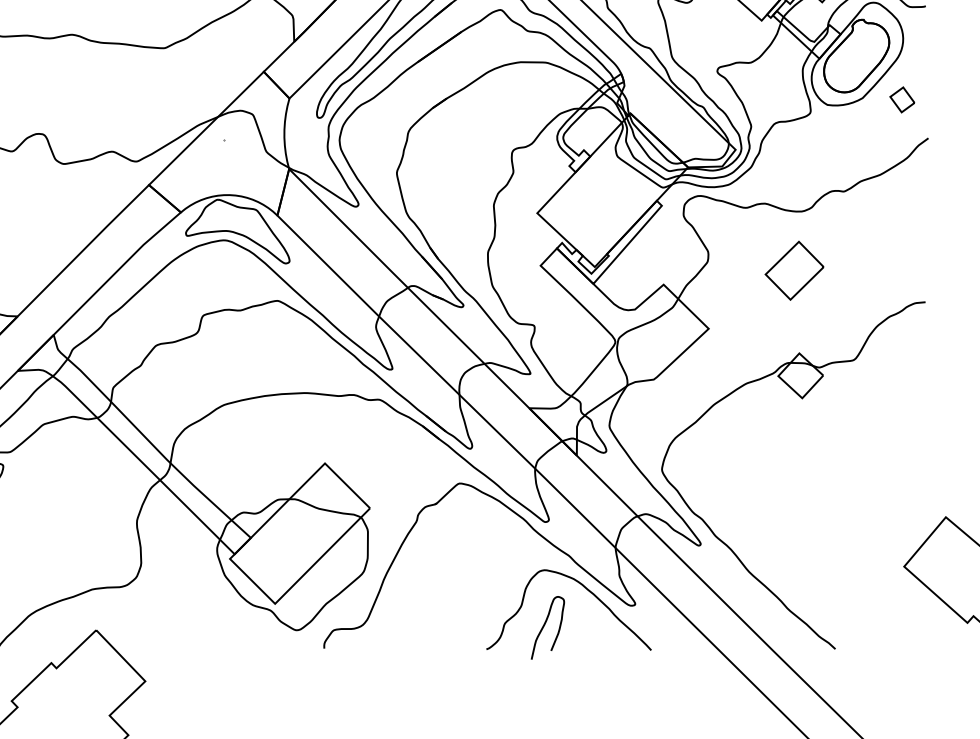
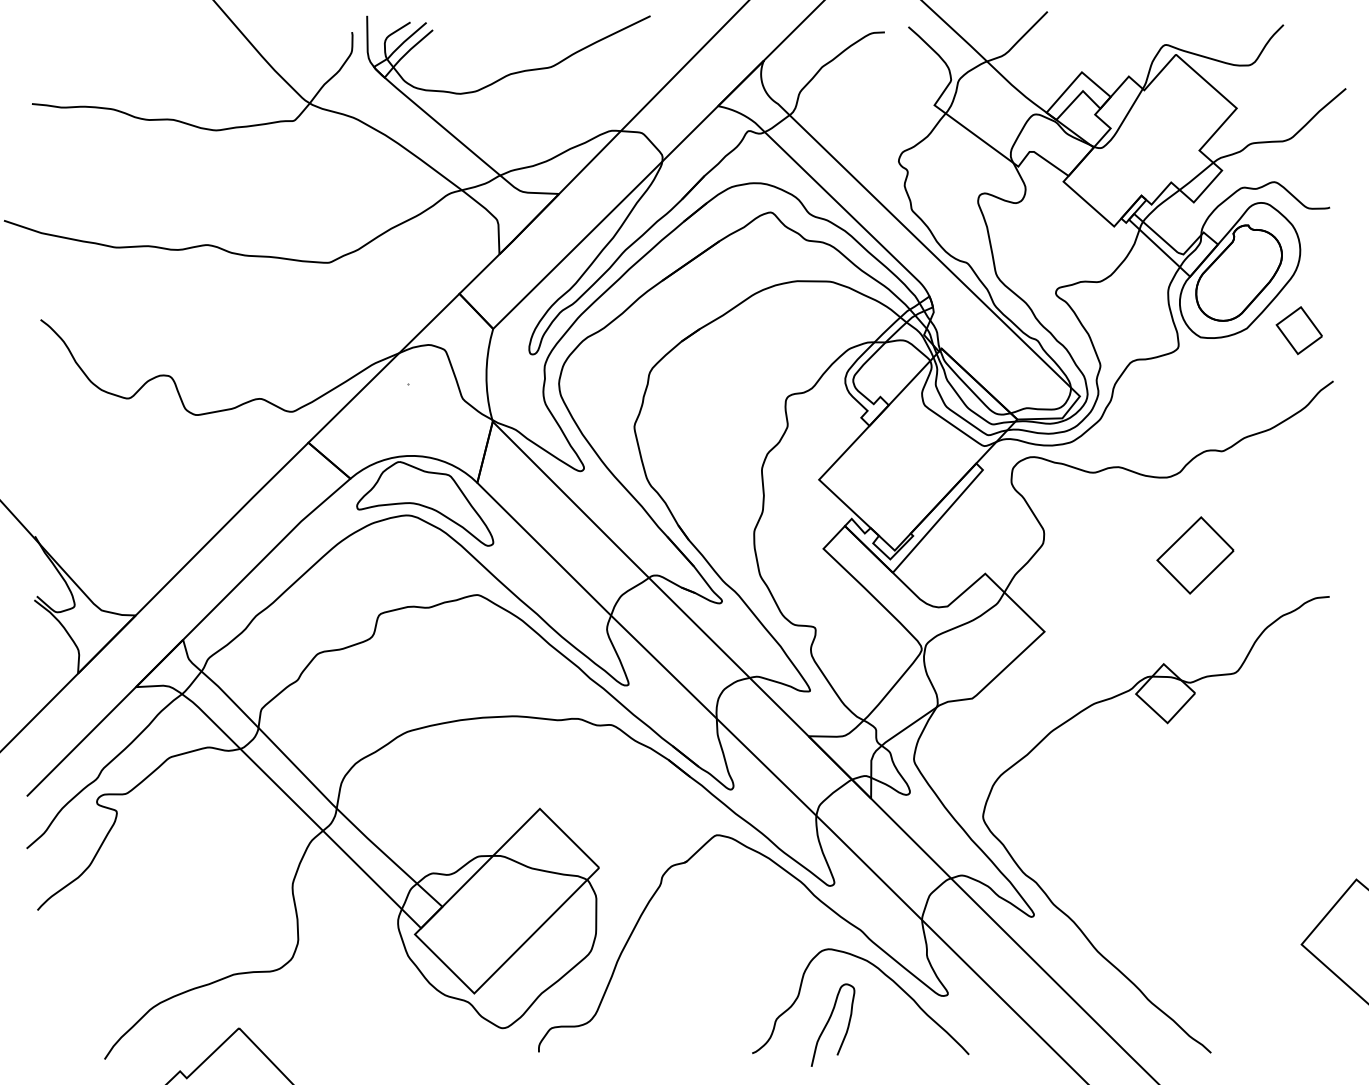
part: (901, 99) -> (1298, 330), size x1.43
part: (794, 270) -> (1195, 555), moved

